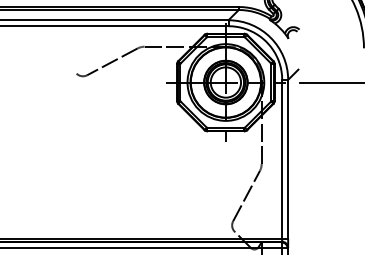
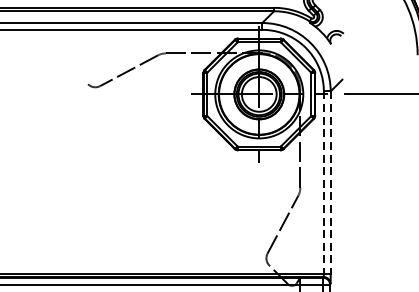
line: (282, 159) -> (324, 182), solid -> dashed
line: (288, 159) -> (331, 182), solid -> dashed

